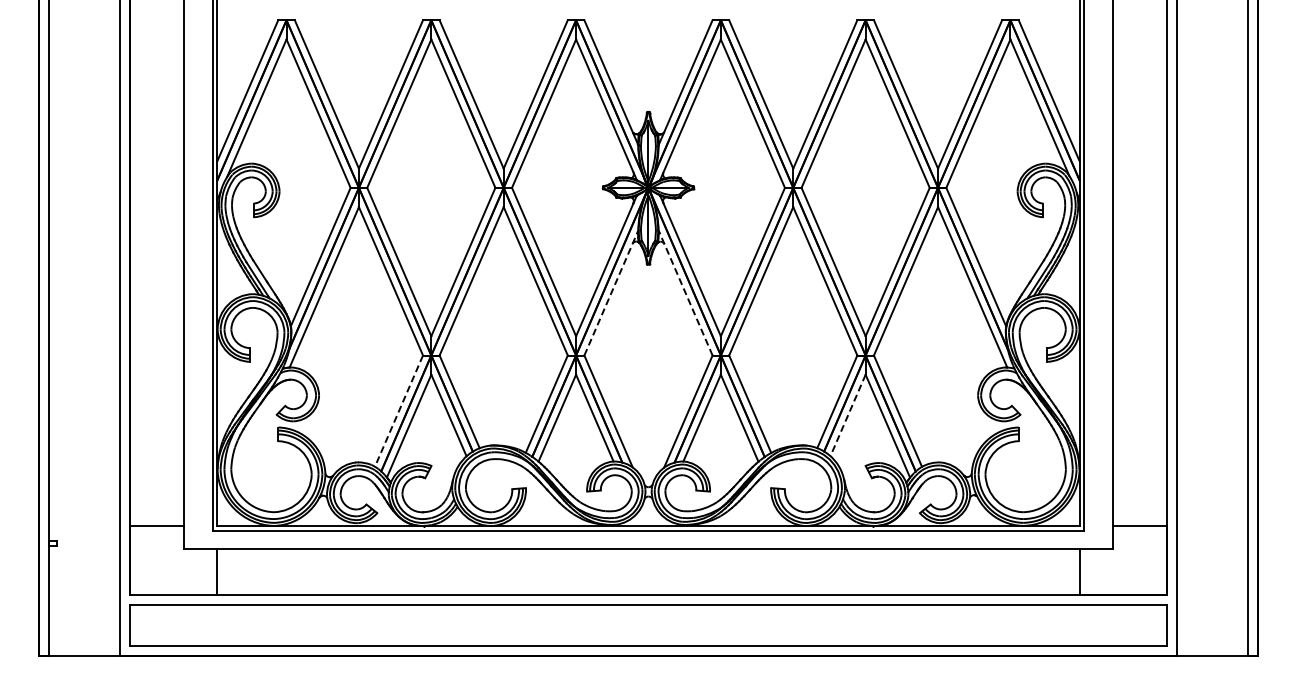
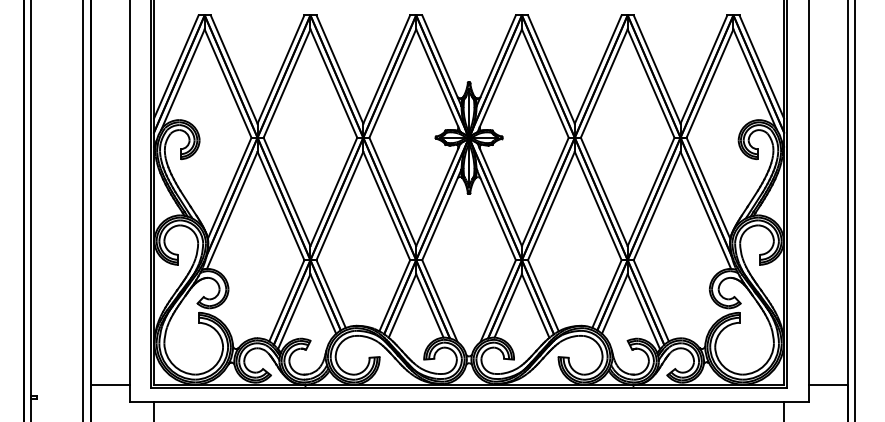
line: (685, 292) -> (496, 214), dashed -> solid
line: (611, 293) -> (442, 214), dashed -> solid
line: (399, 411) -> (287, 301), dashed -> solid
line: (847, 415) -> (614, 304), dashed -> solid

